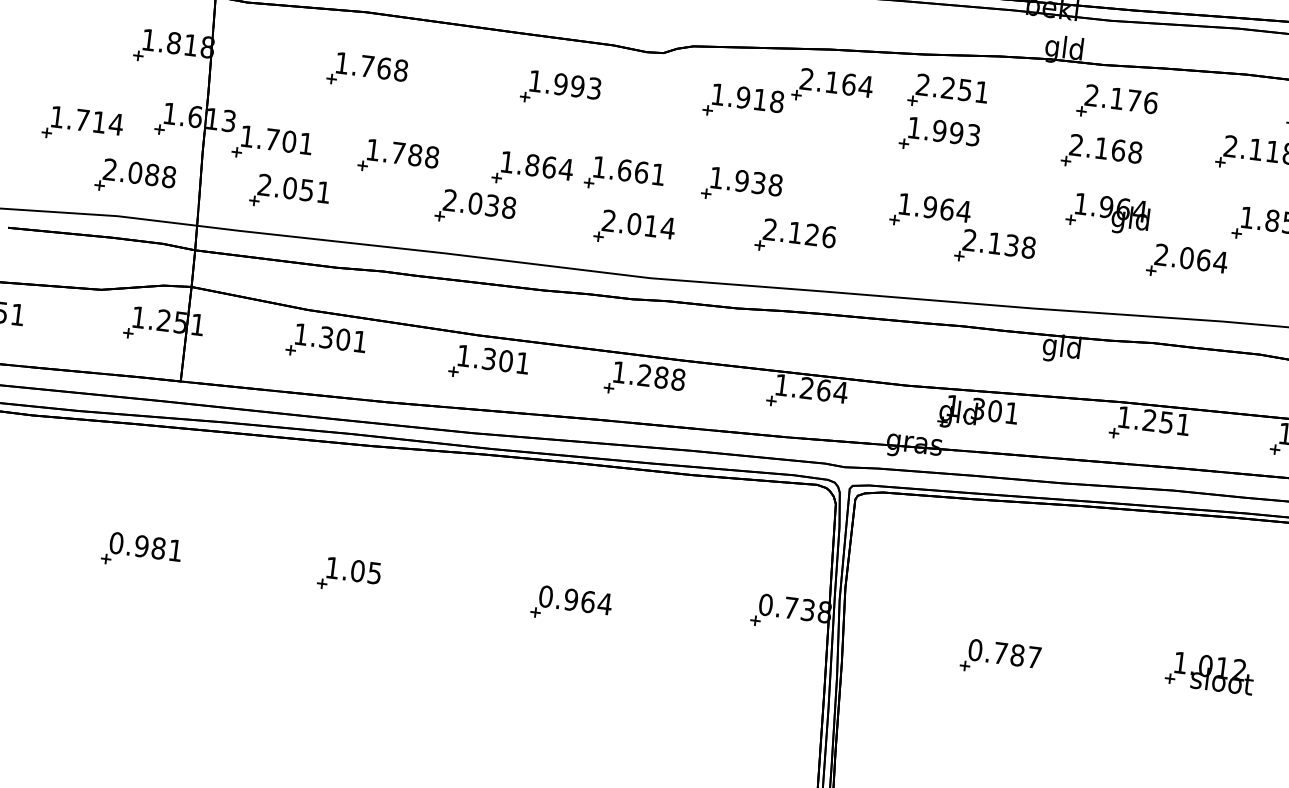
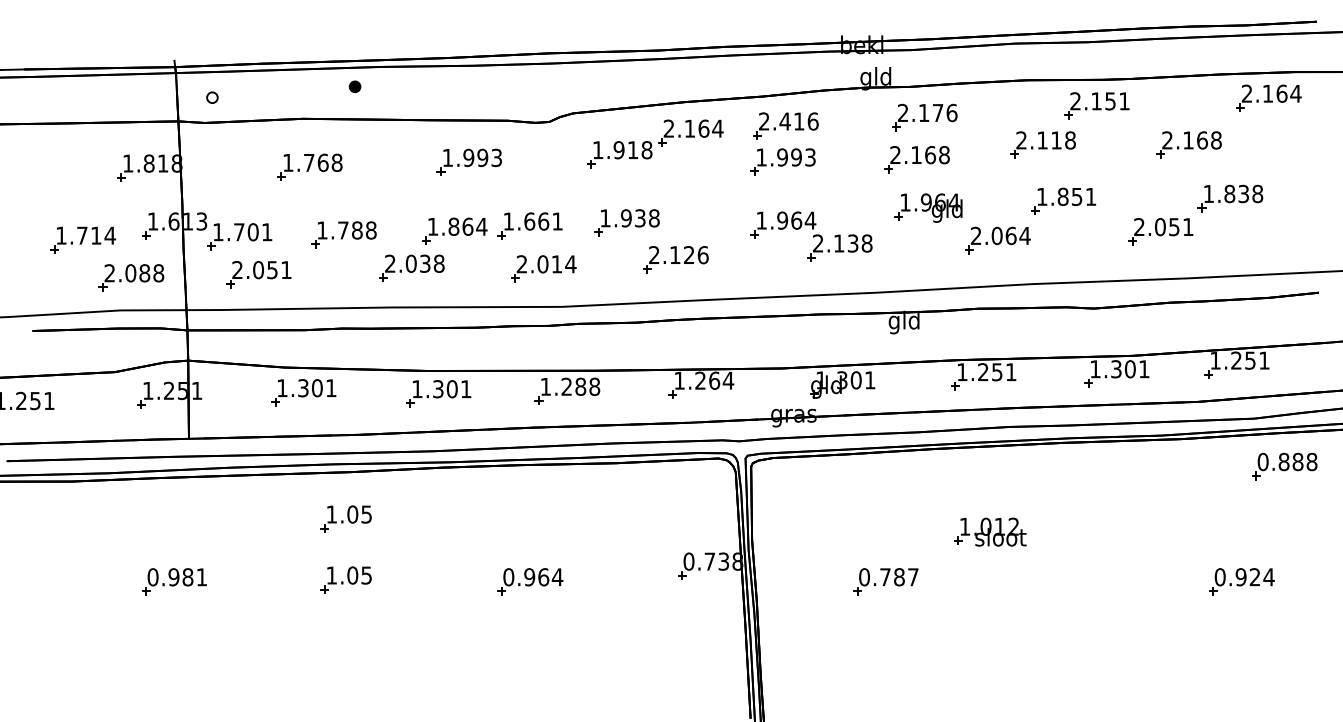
text: (964, 90) -> (798, 121), 2.251 -> 2.416
part: (357, 501) -> (345, 518), added
part: (1210, 672) -> (990, 531), moved

